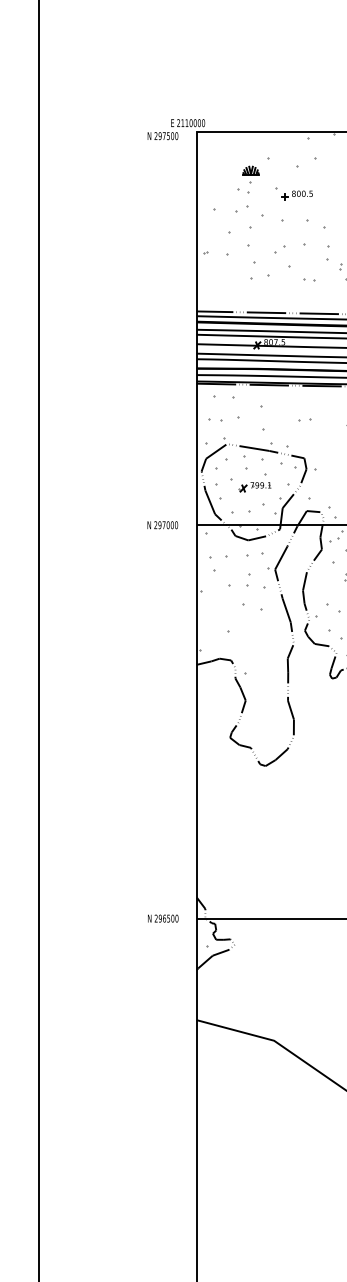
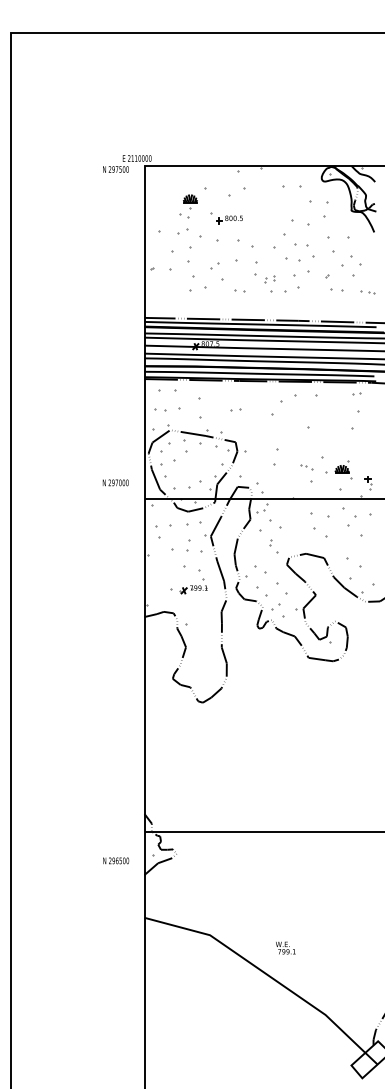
part: (254, 483) -> (193, 586), moved
text: (162, 524) -> (115, 482), moved
text: (163, 918) -> (116, 860), moved

